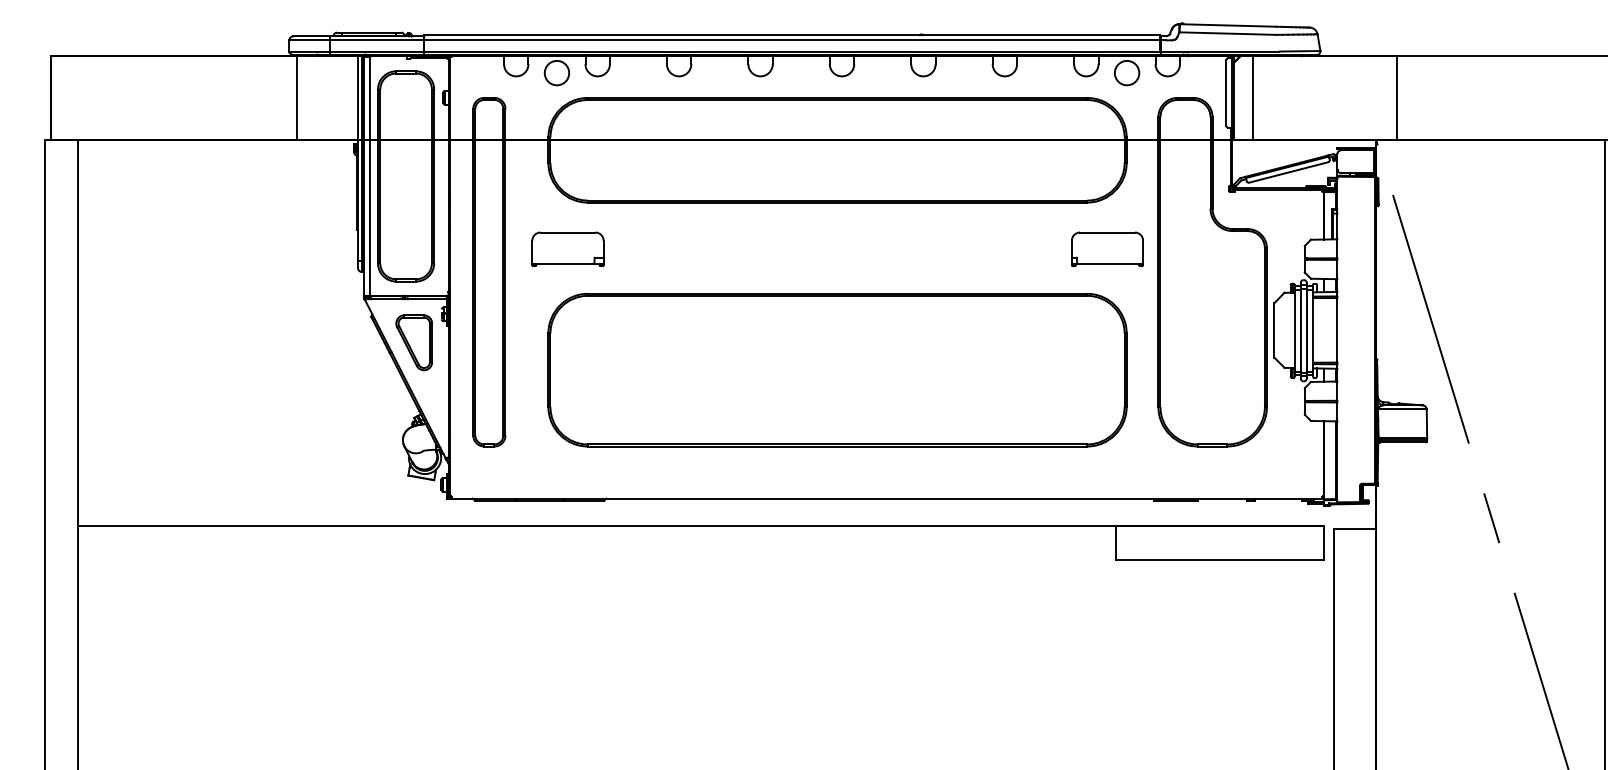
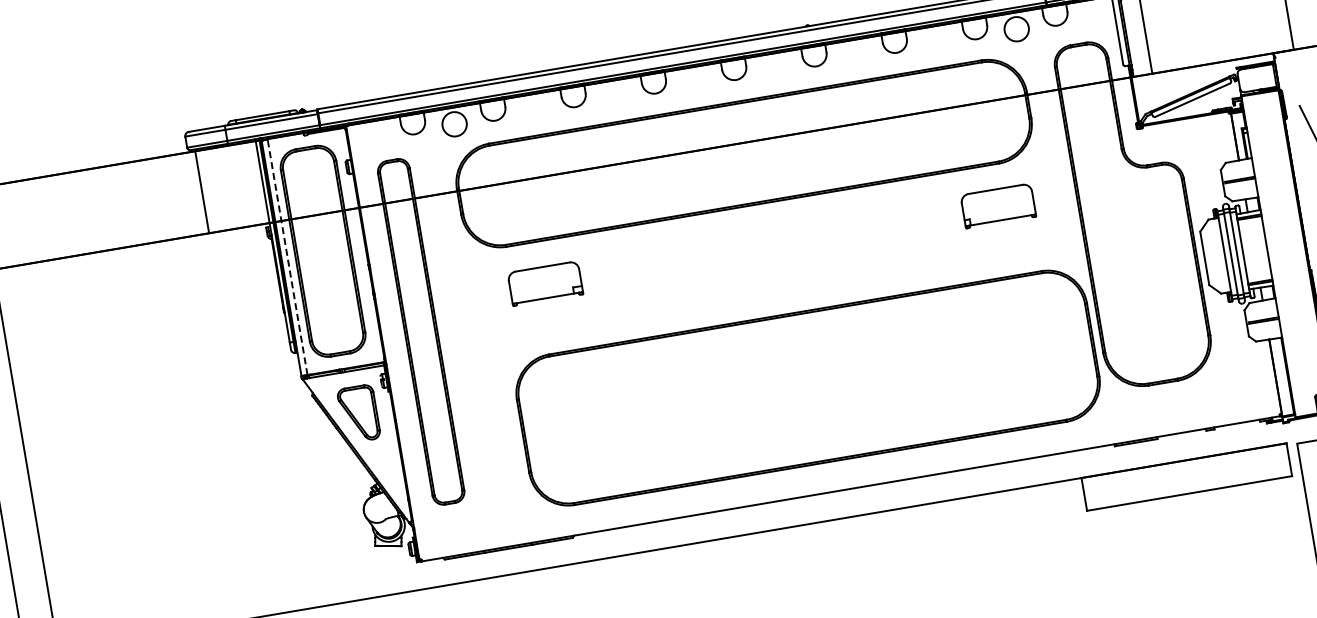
line: (370, 175) -> (287, 256), solid -> dashed
part: (567, 248) -> (544, 282), moved
part: (1107, 248) -> (998, 205), moved
part: (837, 370) -> (808, 388), moved

